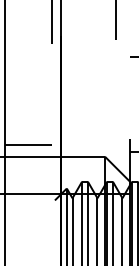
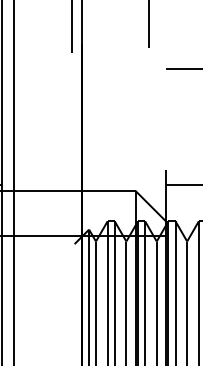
line: (28, 144) -> (42, 176), removed

